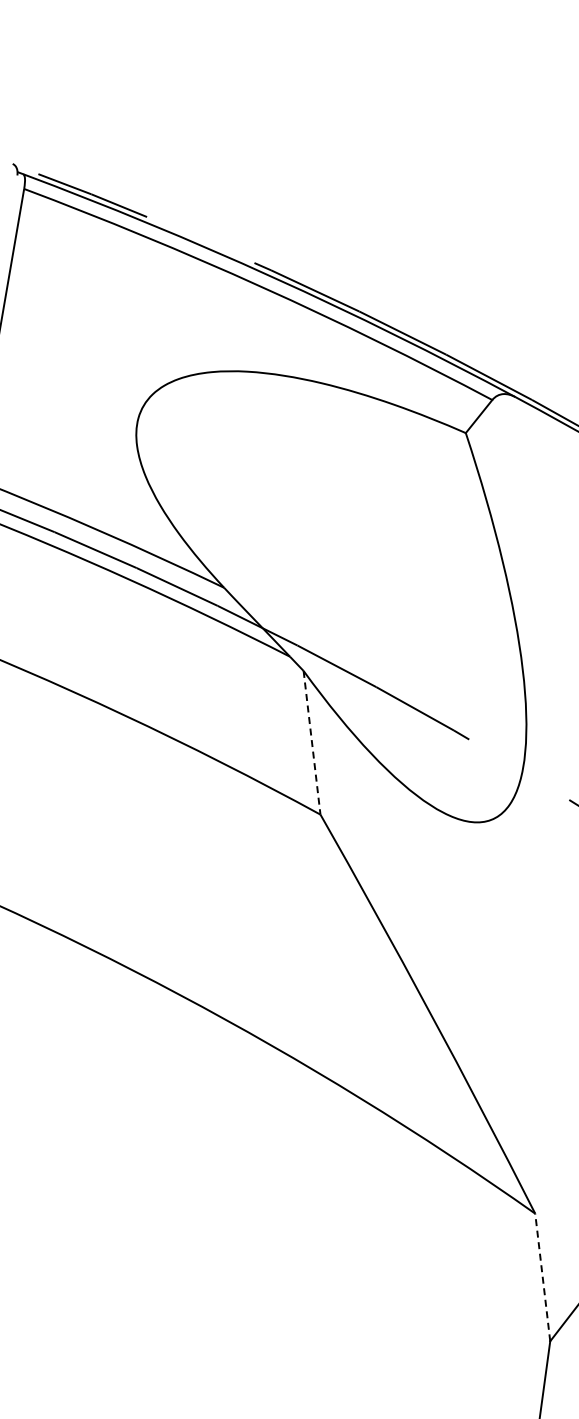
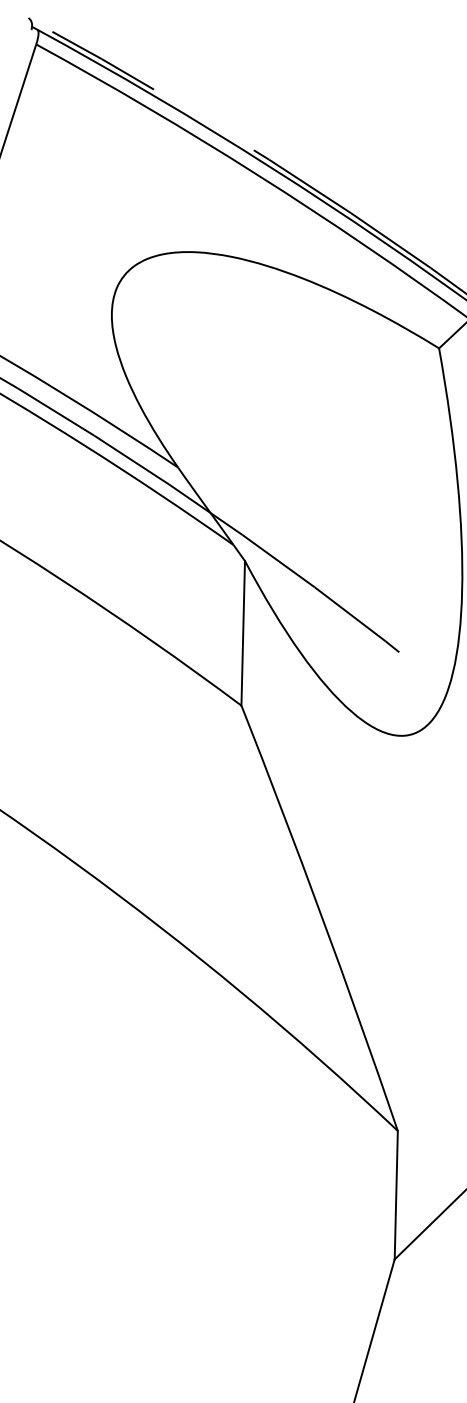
line: (312, 743) -> (243, 634), dashed -> solid
line: (542, 1277) -> (396, 1195), dashed -> solid

